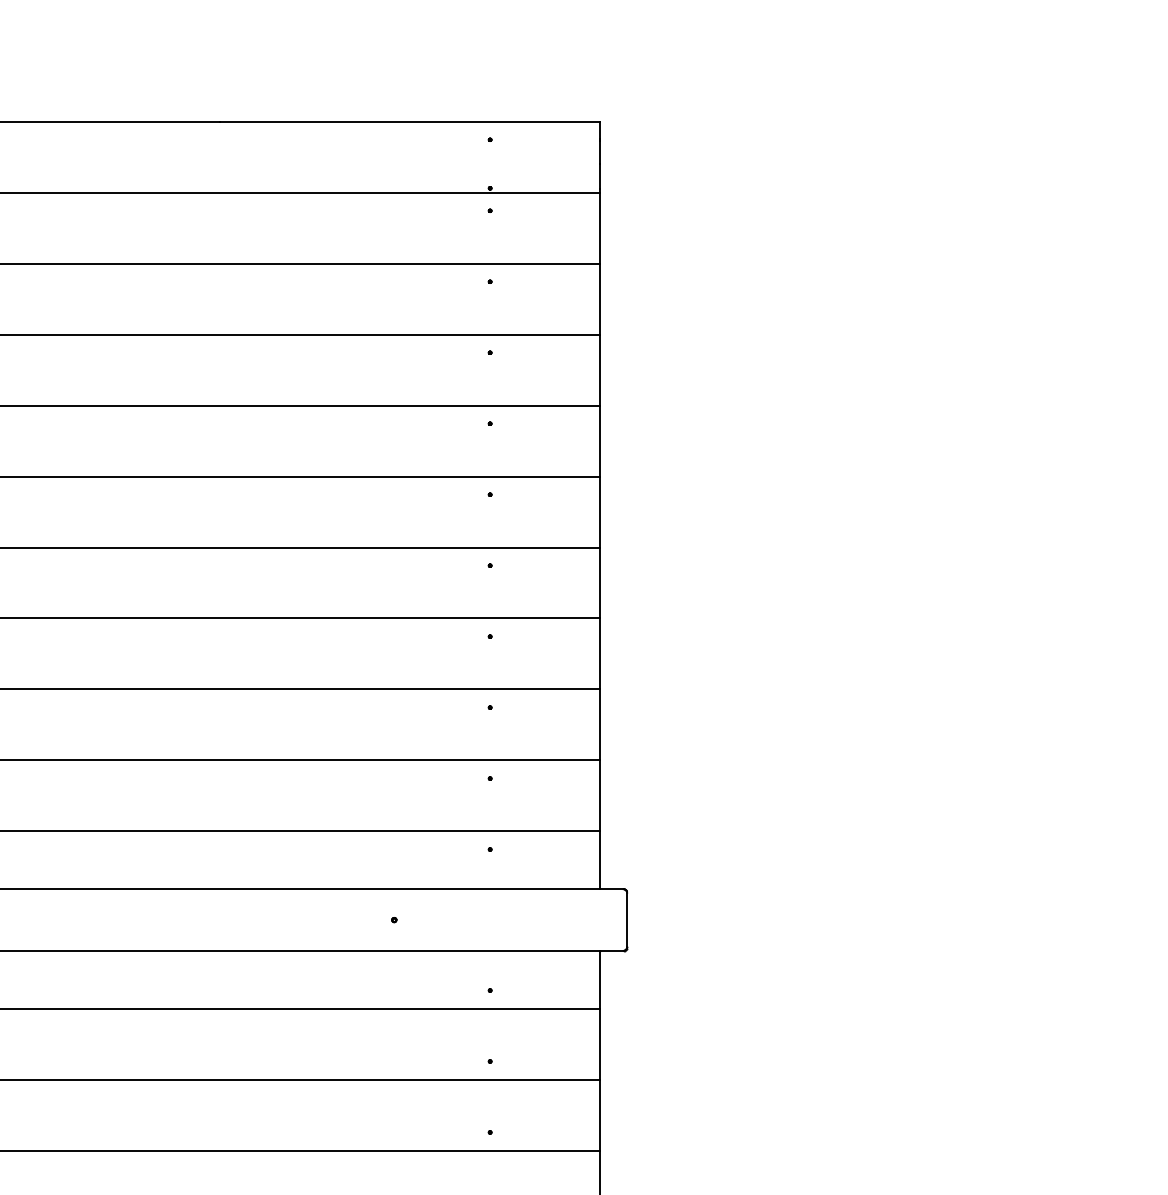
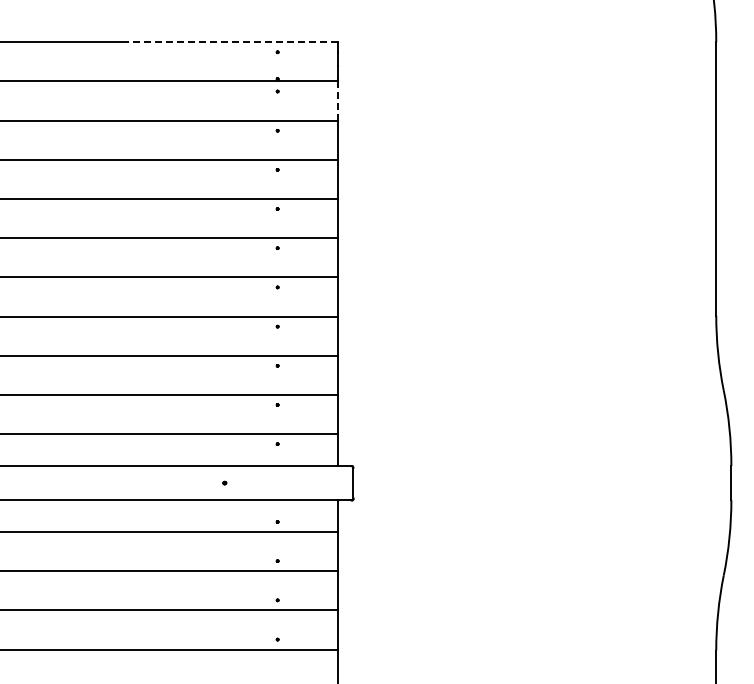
line: (410, 122) -> (233, 42), solid -> dashed
line: (600, 228) -> (338, 101), solid -> dashed

